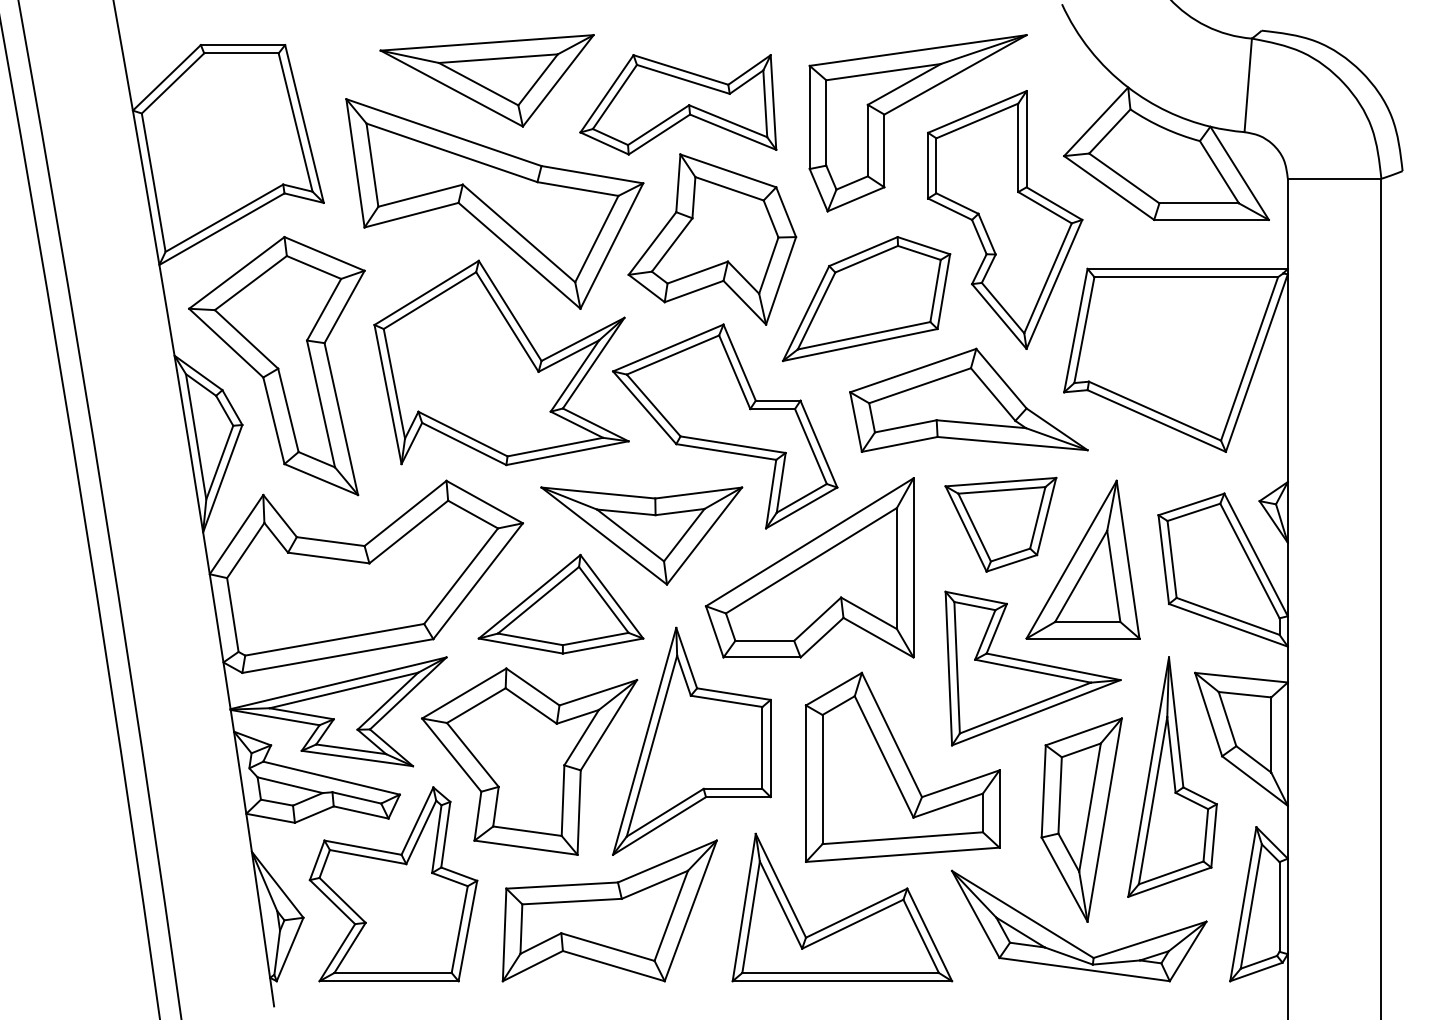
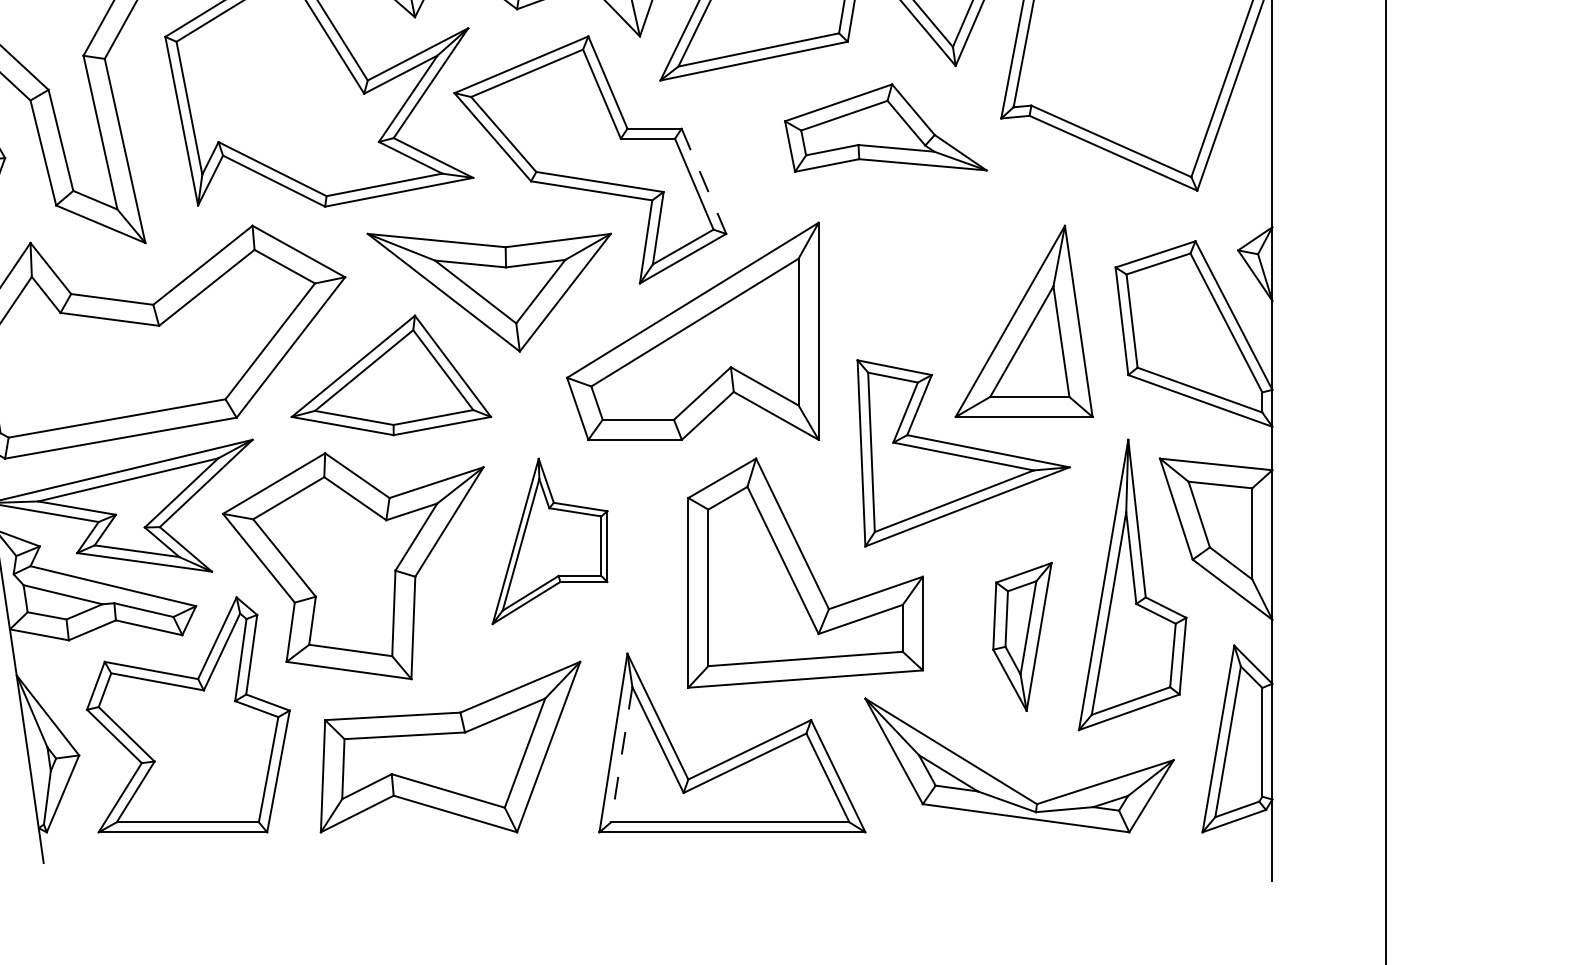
part: (968, 399) -> (885, 127), size x0.7
line: (818, 443) -> (703, 180), solid -> dashed
part: (1000, 524) -> (924, 278), removed
part: (691, 740) -> (549, 540), size x0.6
part: (1081, 819) -> (1022, 636), size x0.6
line: (751, 917) -> (622, 755), solid -> dashed

